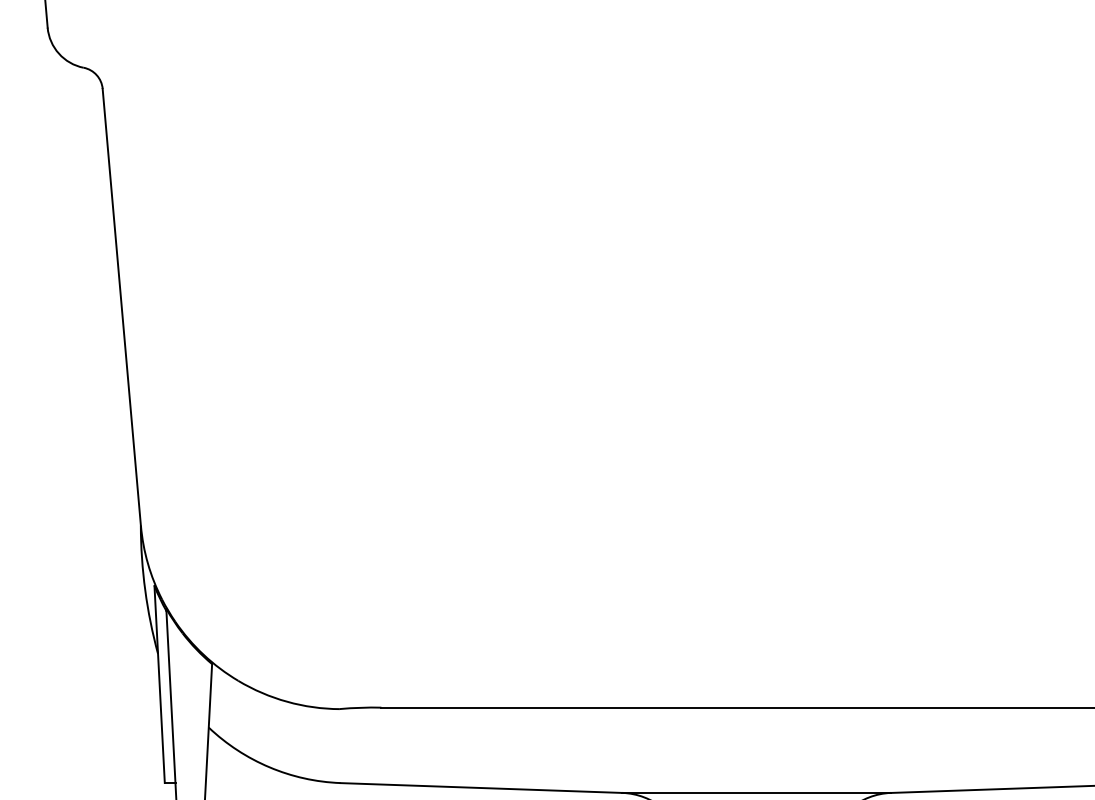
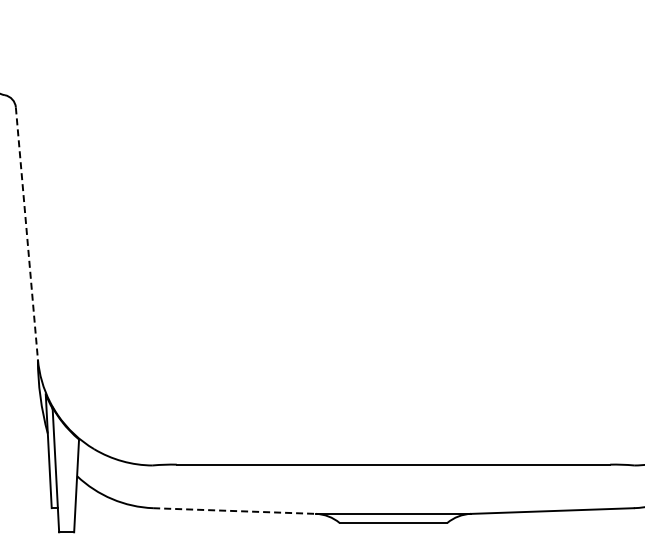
line: (121, 307) -> (26, 233), solid -> dashed
line: (483, 788) -> (235, 511), solid -> dashed

